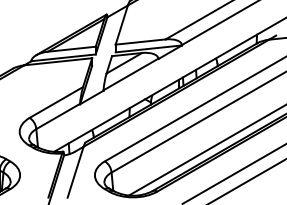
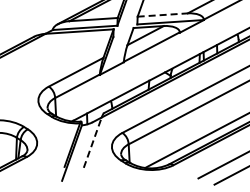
line: (141, 42) -> (163, 15), solid -> dashed
line: (75, 172) -> (92, 142), solid -> dashed

